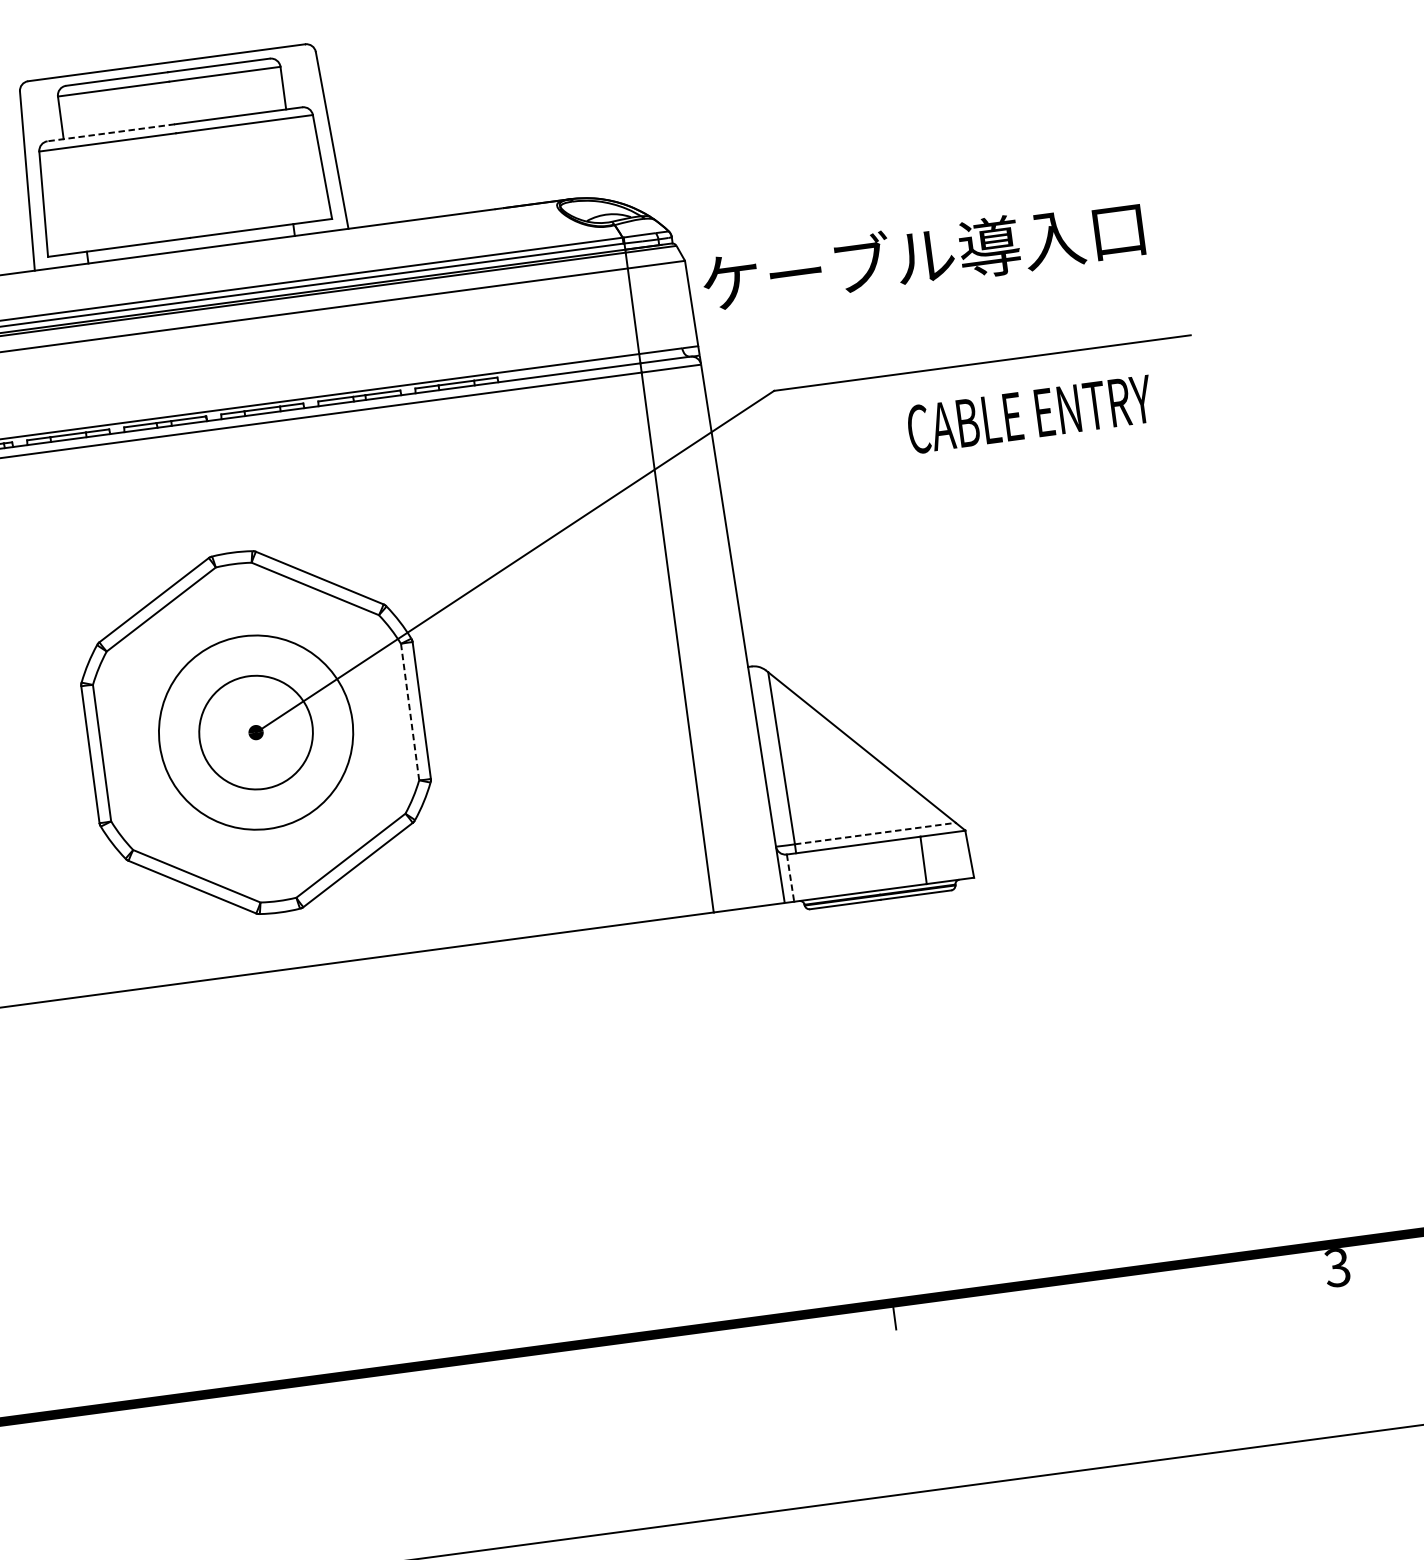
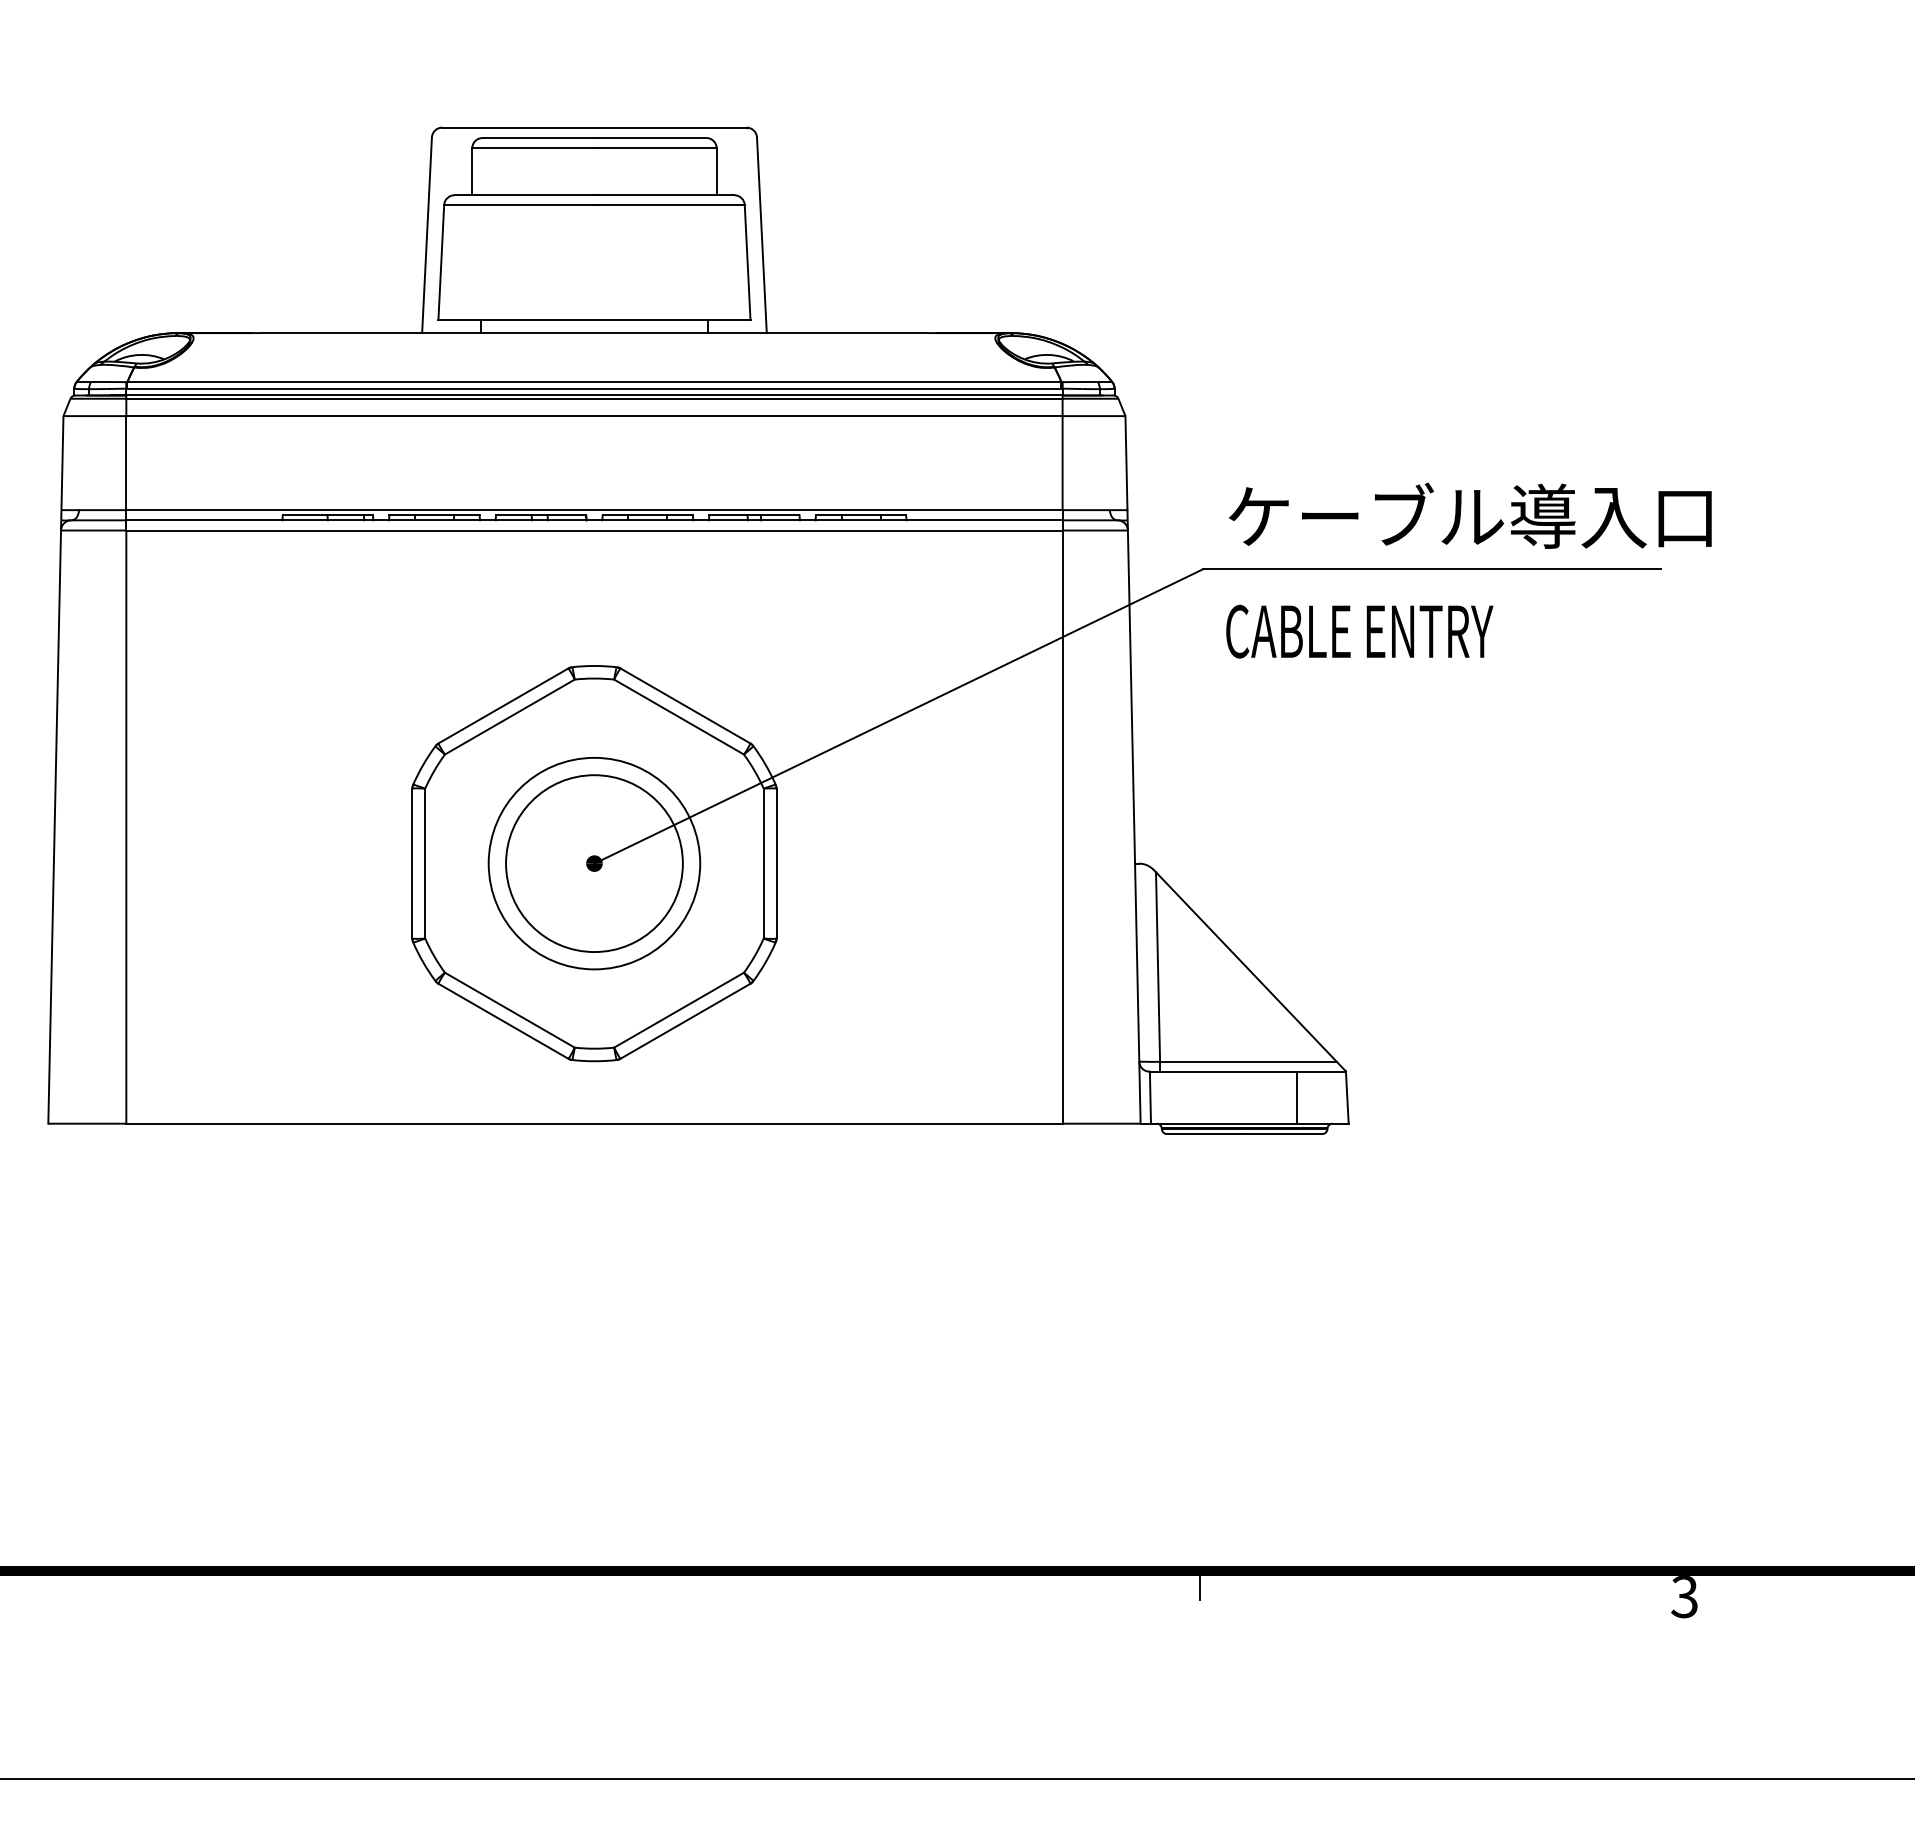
line: (111, 133) -> (524, 195), dashed -> solid
text: (923, 255) -> (1470, 515), moved
text: (1029, 414) -> (1359, 631), moved
line: (409, 711) -> (763, 863), dashed -> solid
circle: (256, 732) -> (594, 863), size x1.43
line: (875, 833) -> (1248, 1061), dashed -> solid
line: (790, 878) -> (1150, 1098), dashed -> solid

